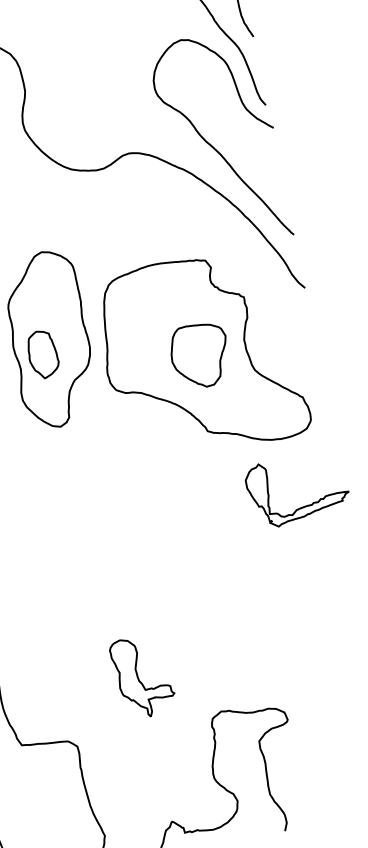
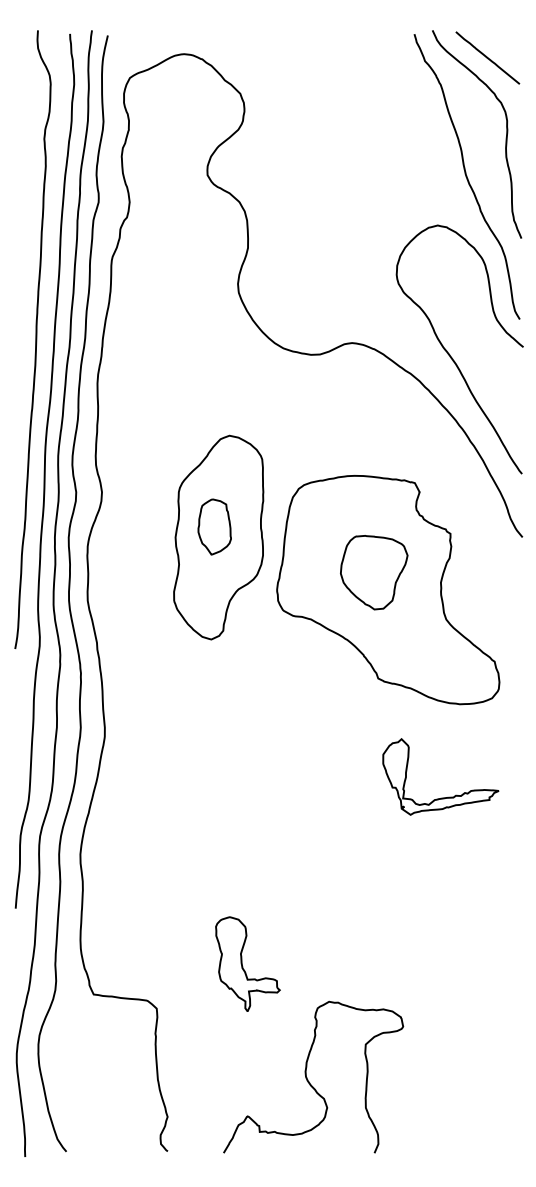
part: (42, 354) -> (214, 526), moved
part: (200, 355) -> (374, 572), moved
part: (301, 506) -> (441, 797), moved
part: (142, 676) -> (247, 963), moved

